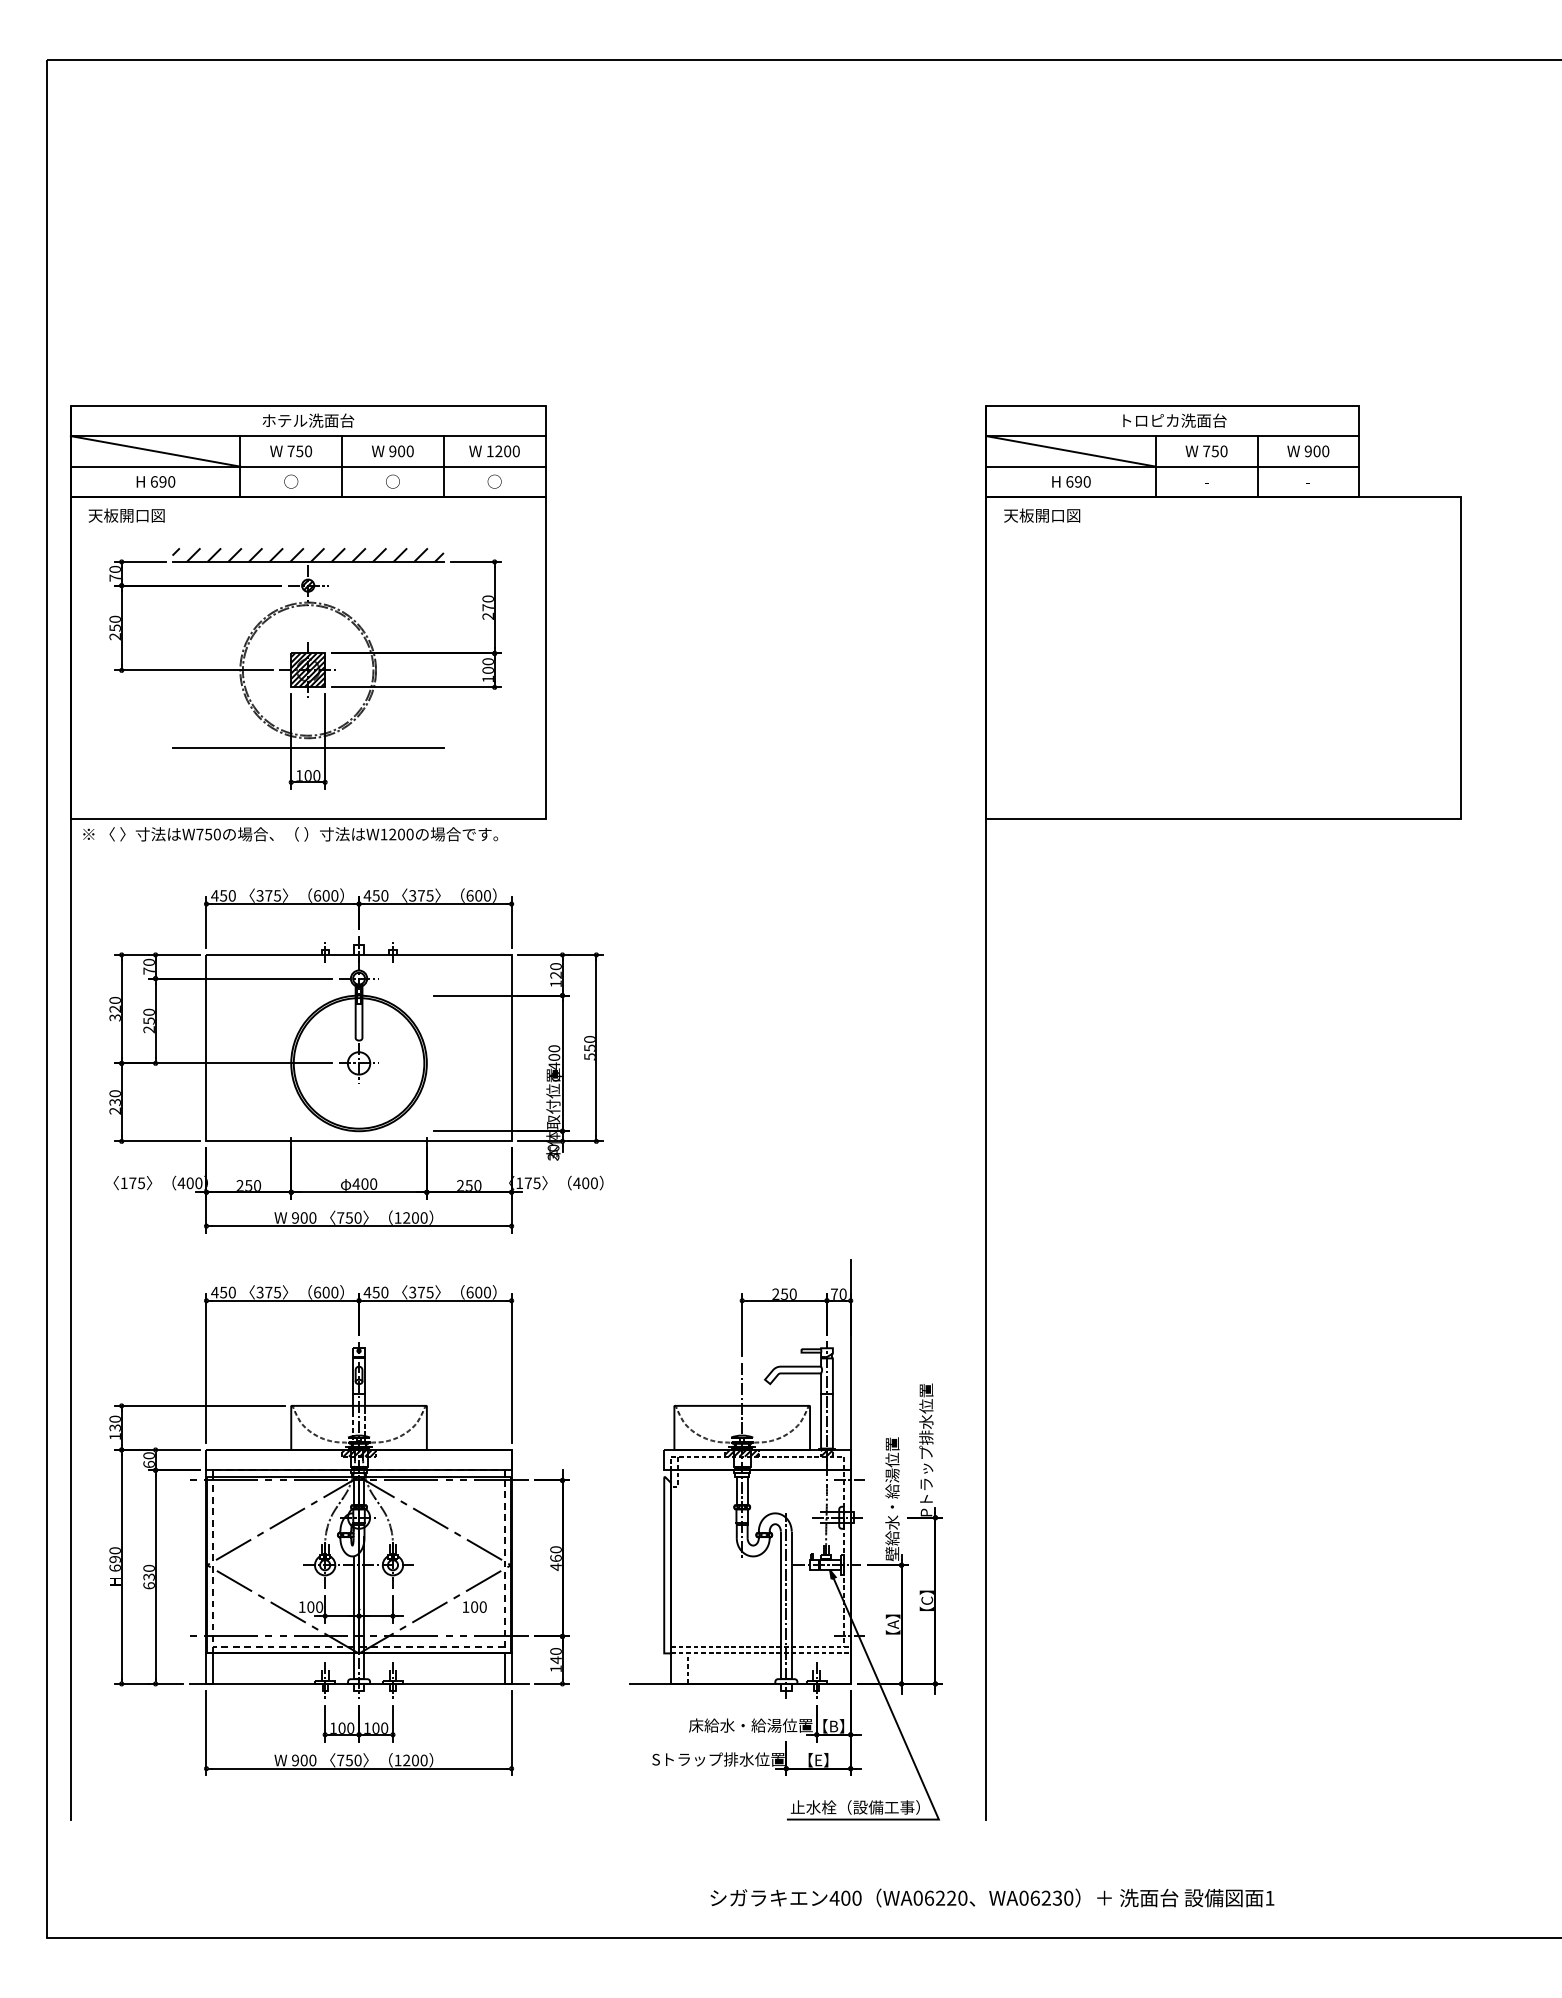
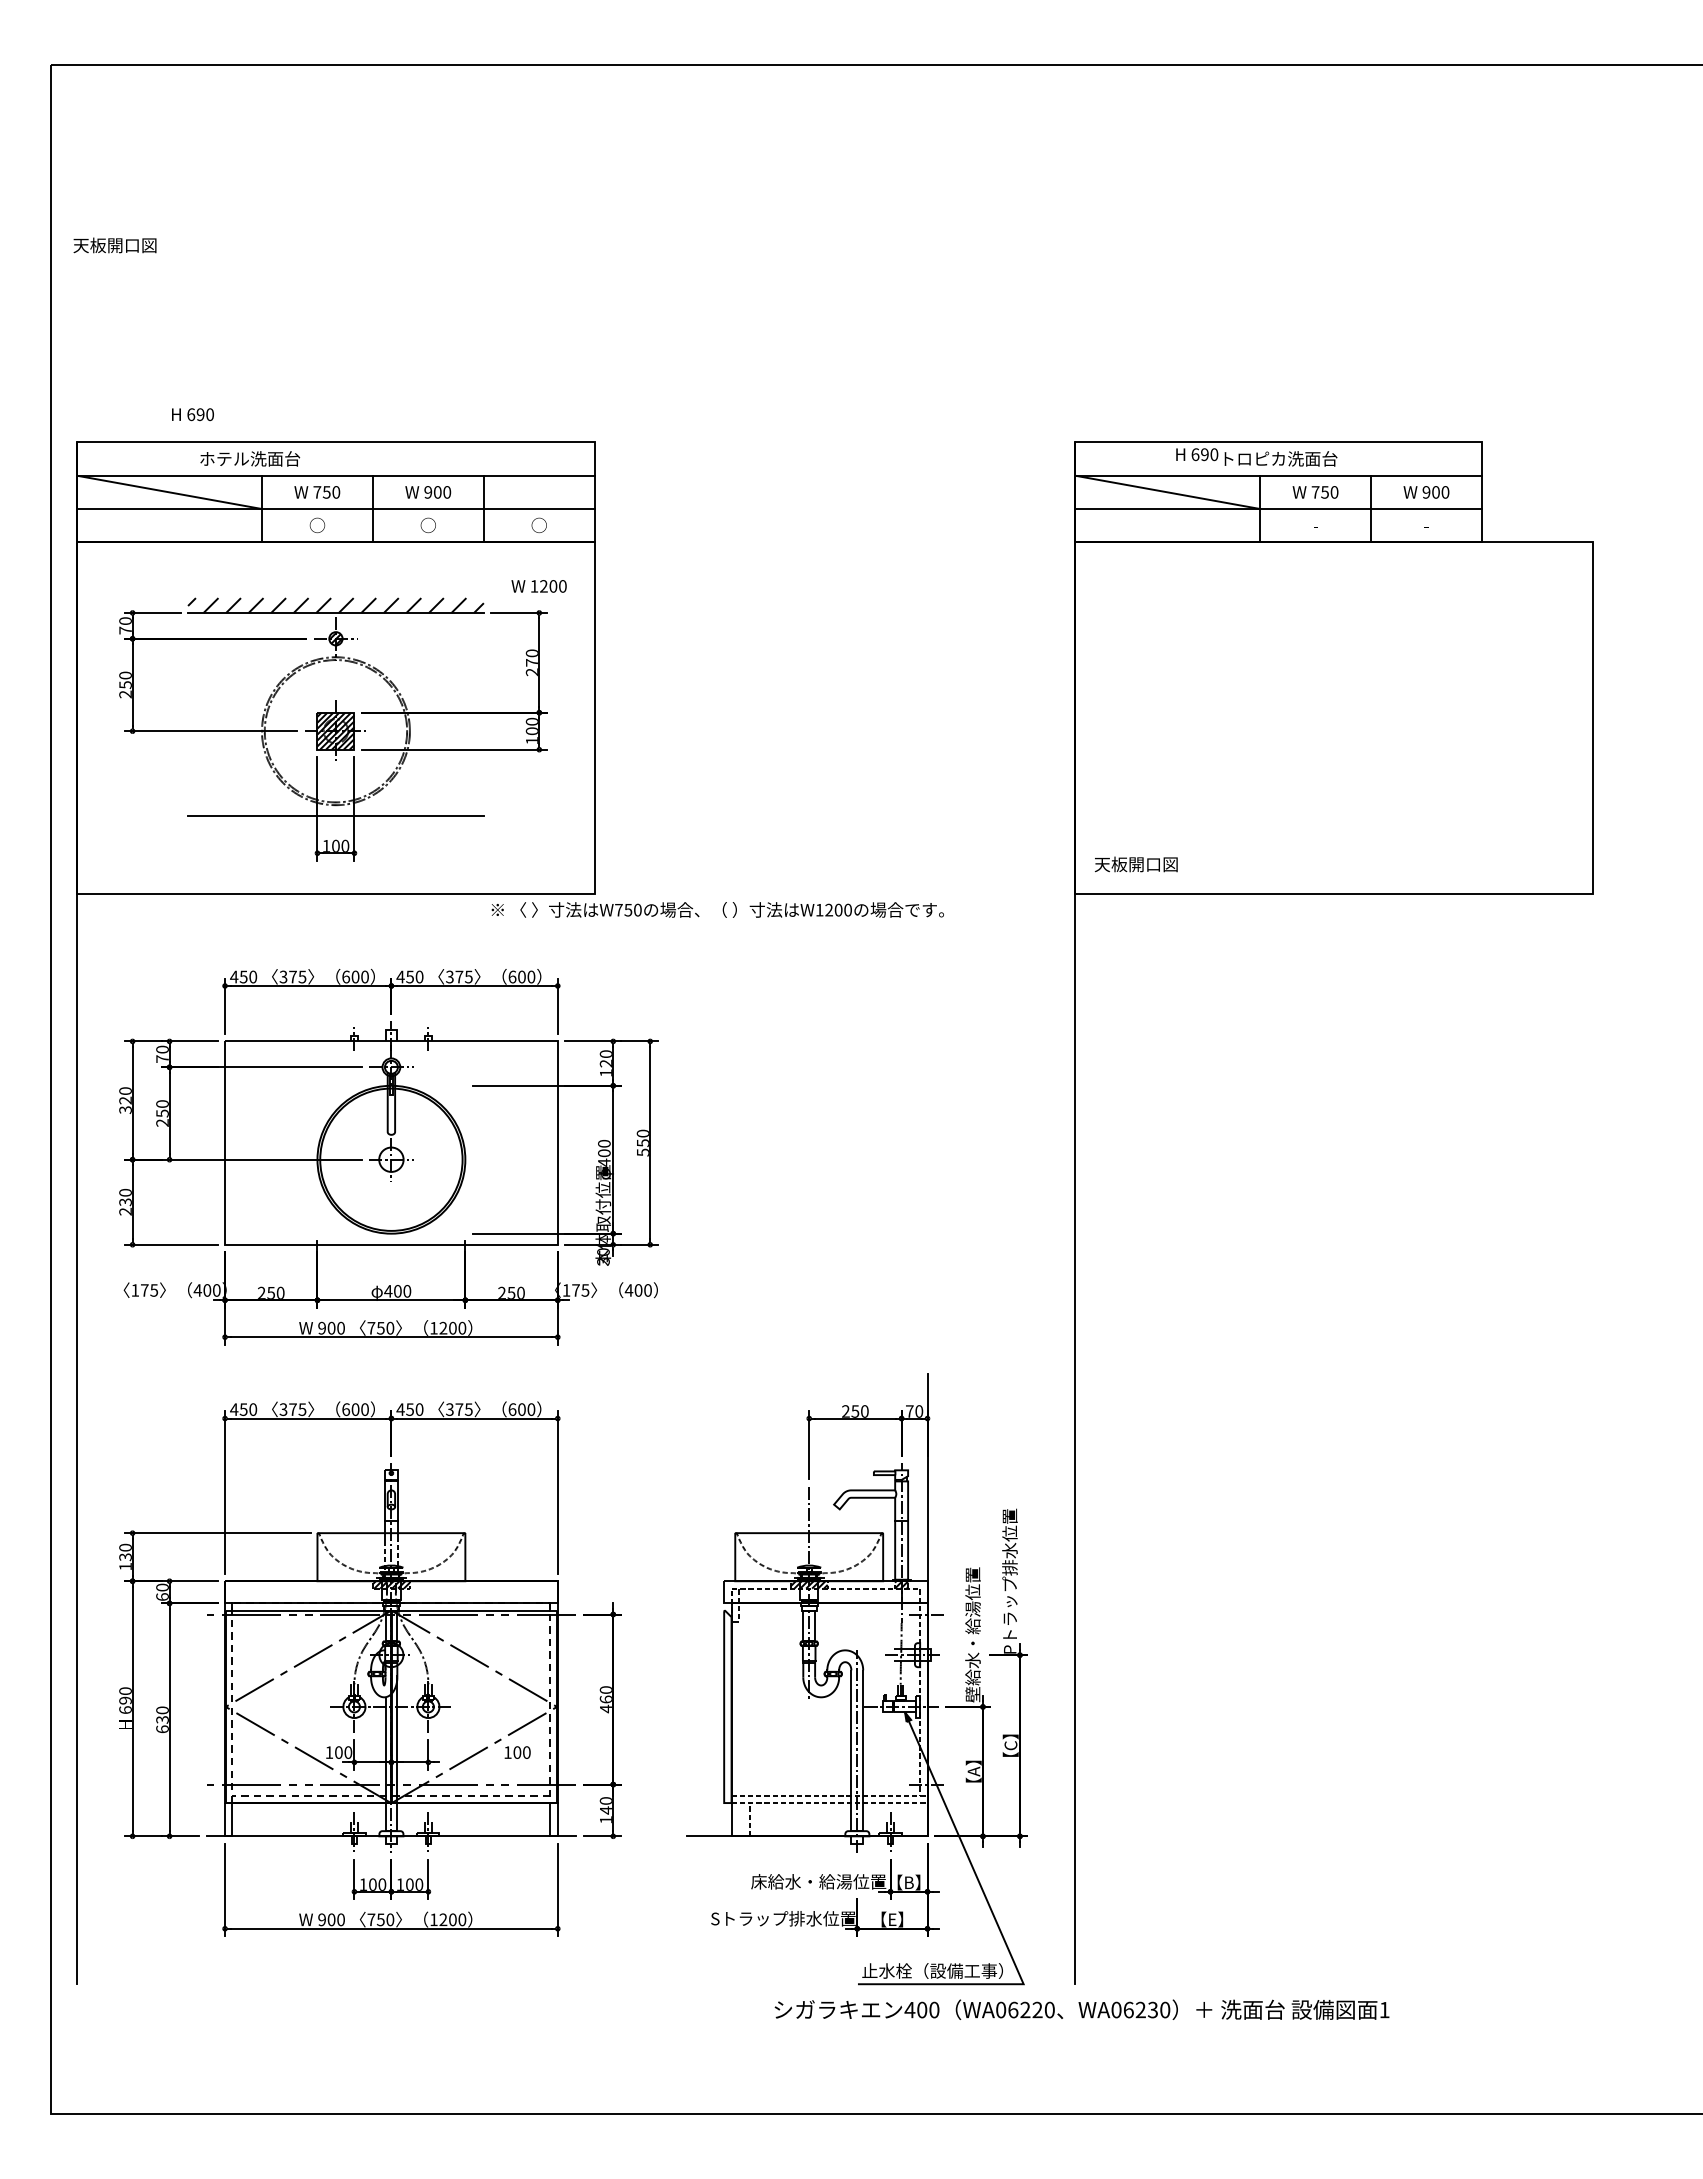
text: (308, 420) -> (250, 458), moved
text: (493, 451) -> (538, 586), moved
text: (155, 481) -> (192, 414), moved
text: (1071, 481) -> (1197, 454), moved
text: (126, 515) -> (114, 245), moved
text: (1042, 515) -> (1136, 864), moved
text: (290, 833) -> (717, 909), moved
text: (991, 1897) -> (1081, 2009), moved

